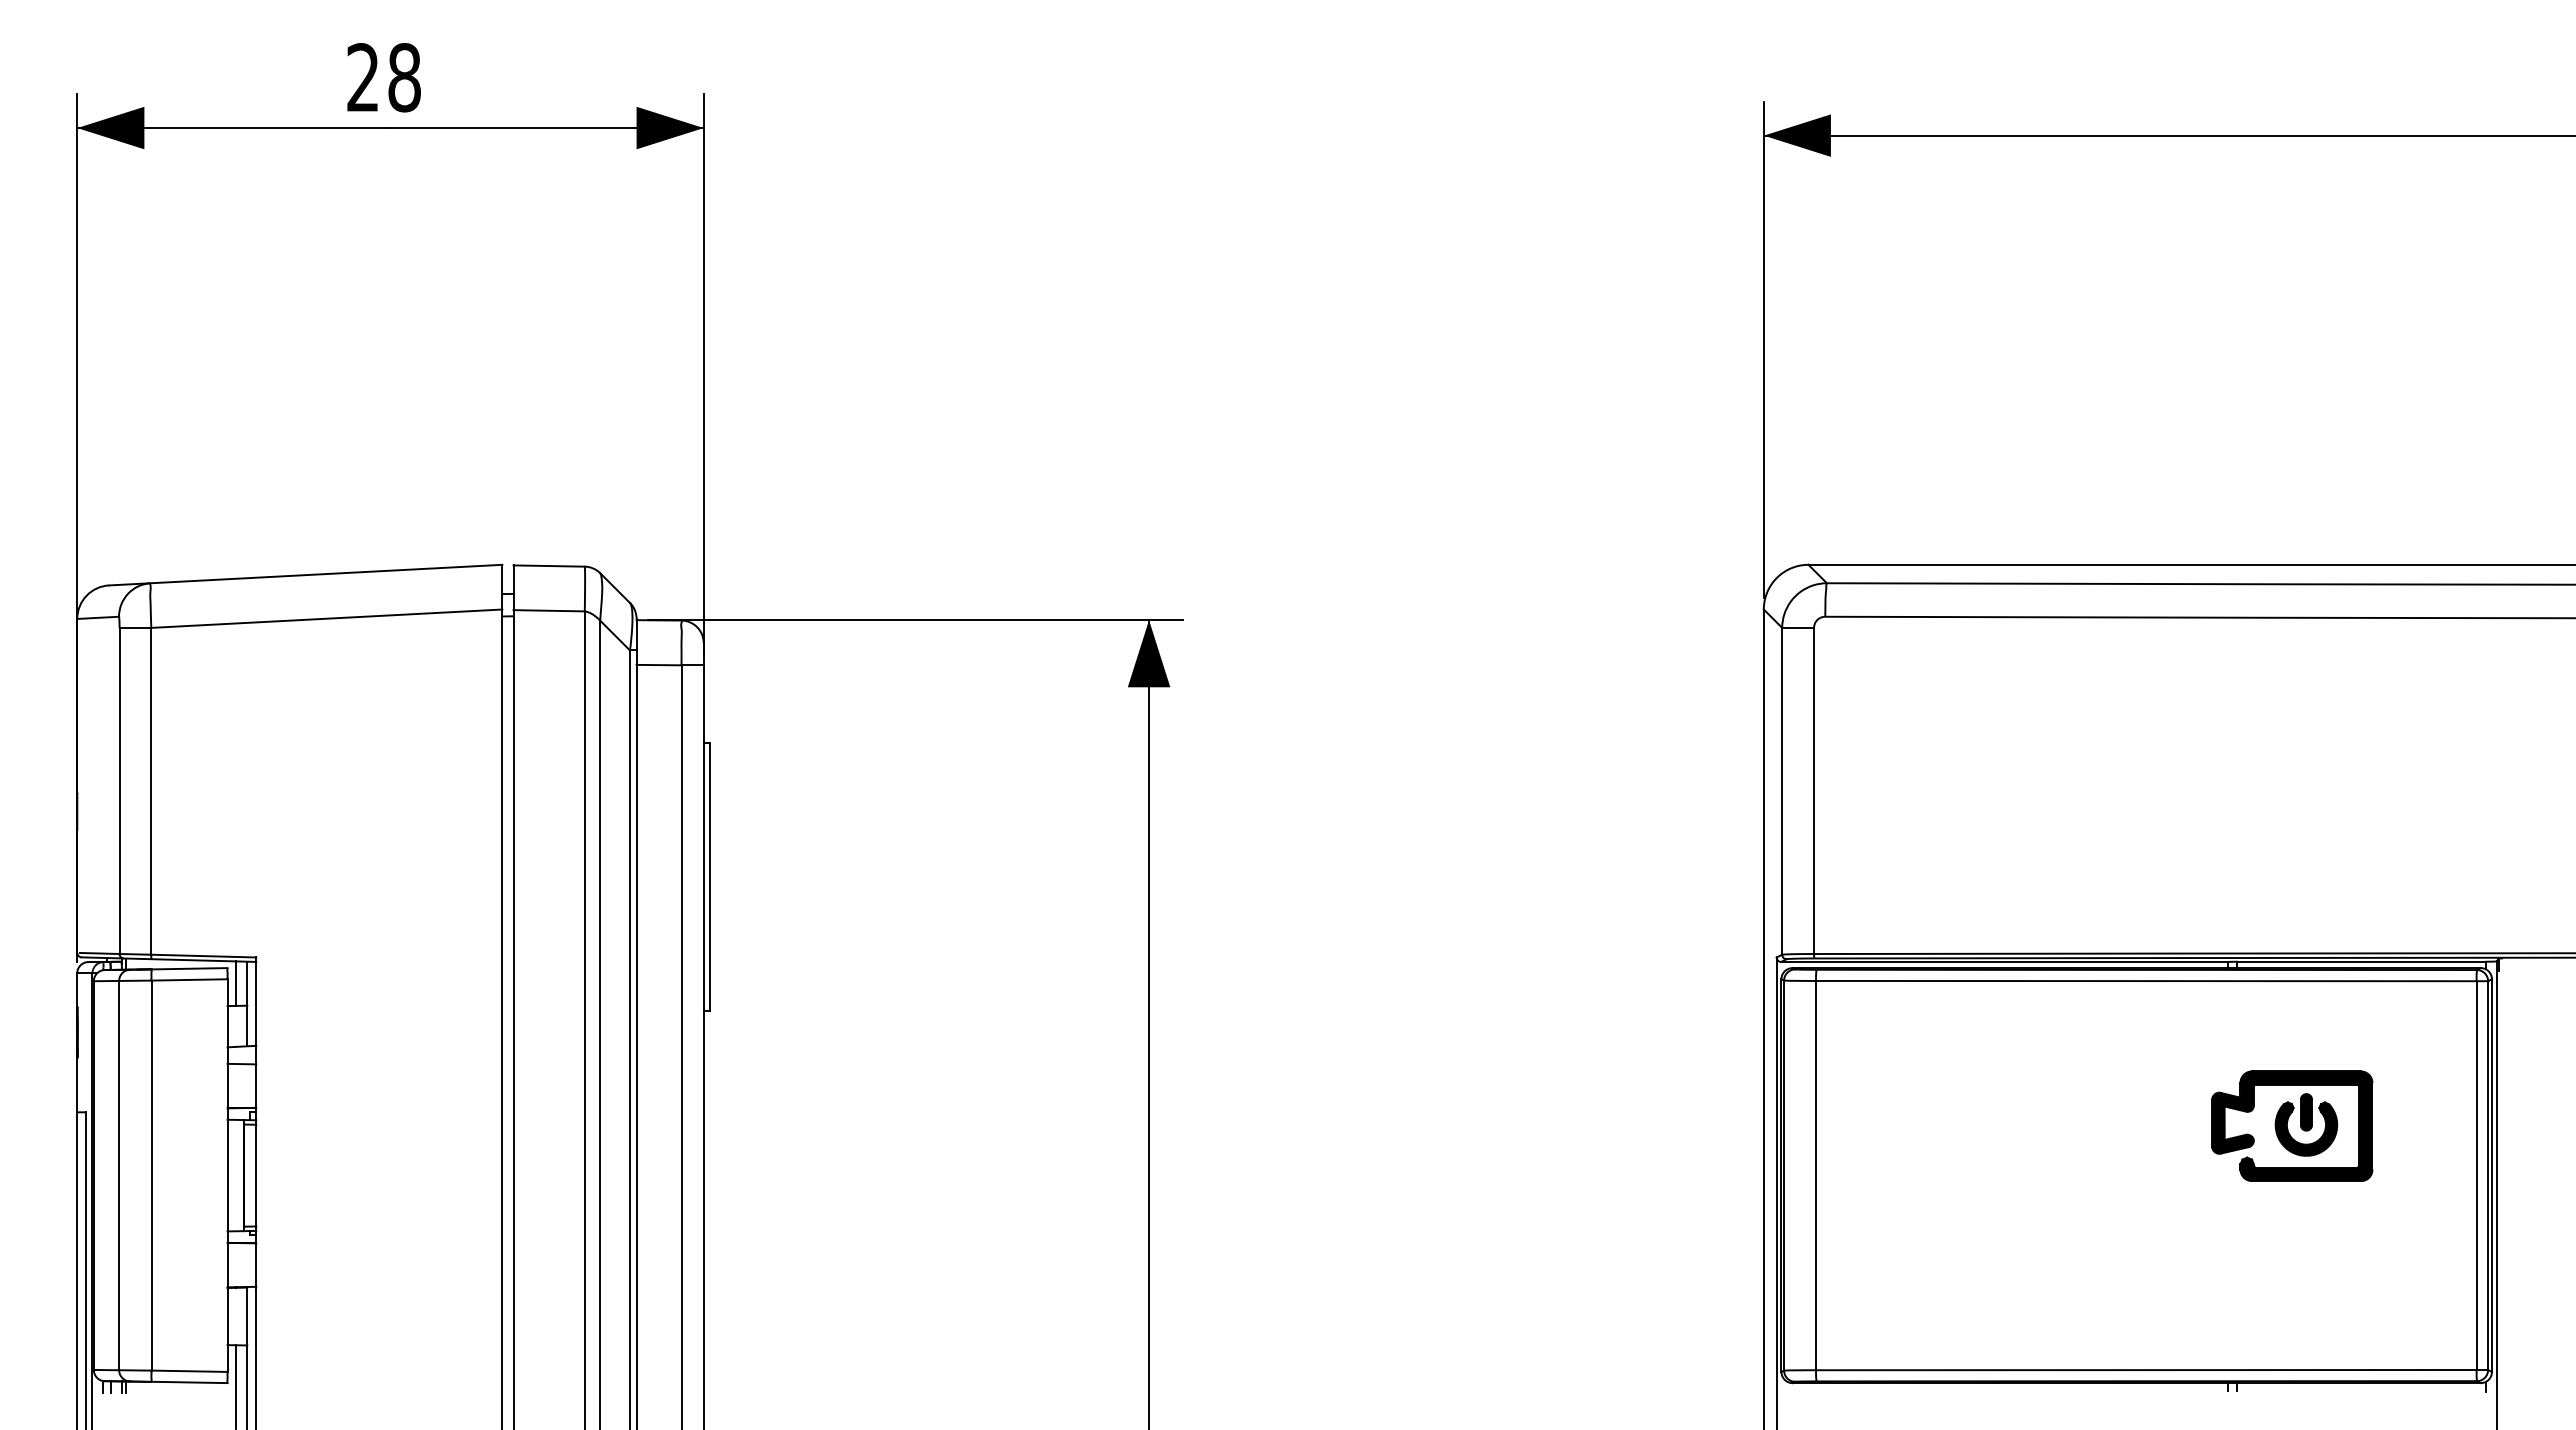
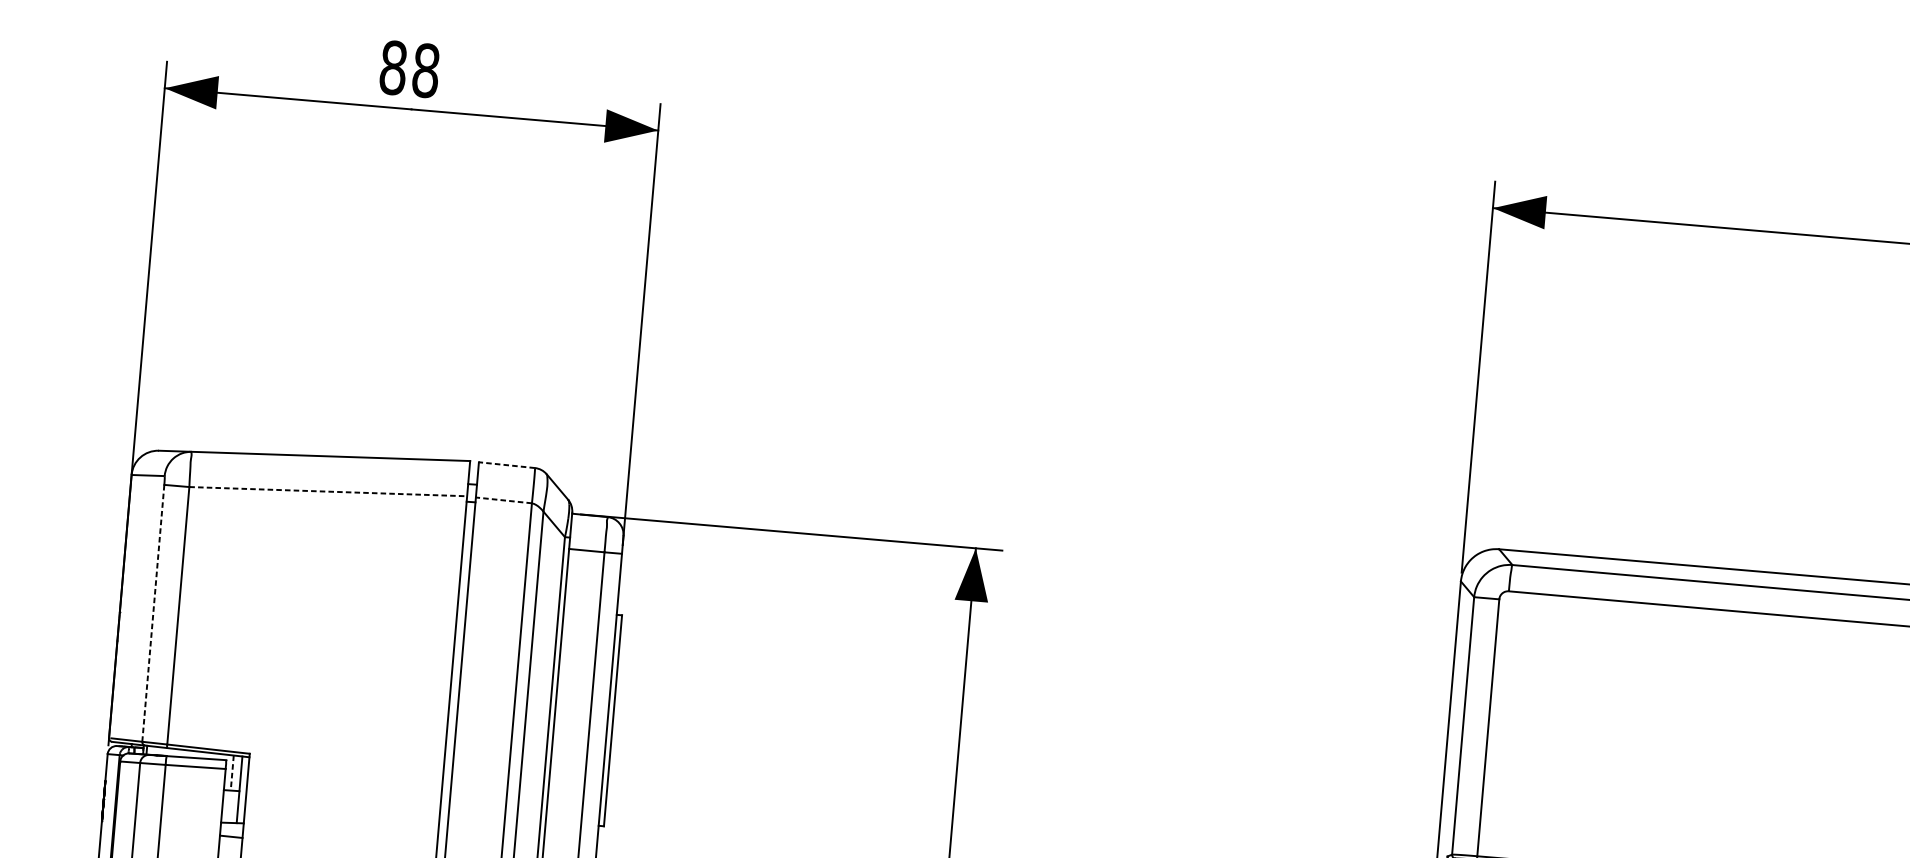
text: (363, 77) -> (393, 67), 28 -> 88
line: (549, 566) -> (507, 465), solid -> dashed
line: (549, 610) -> (504, 500), solid -> dashed
line: (326, 618) -> (328, 491), solid -> dashed
line: (119, 790) -> (153, 612), solid -> dashed
line: (236, 984) -> (232, 773), solid -> dashed

